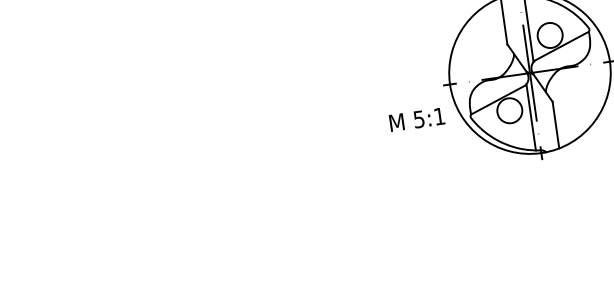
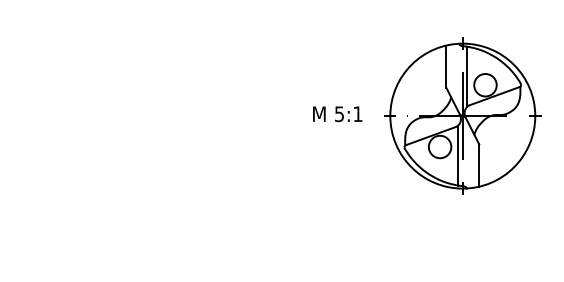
text: (417, 120) -> (337, 114), moved

